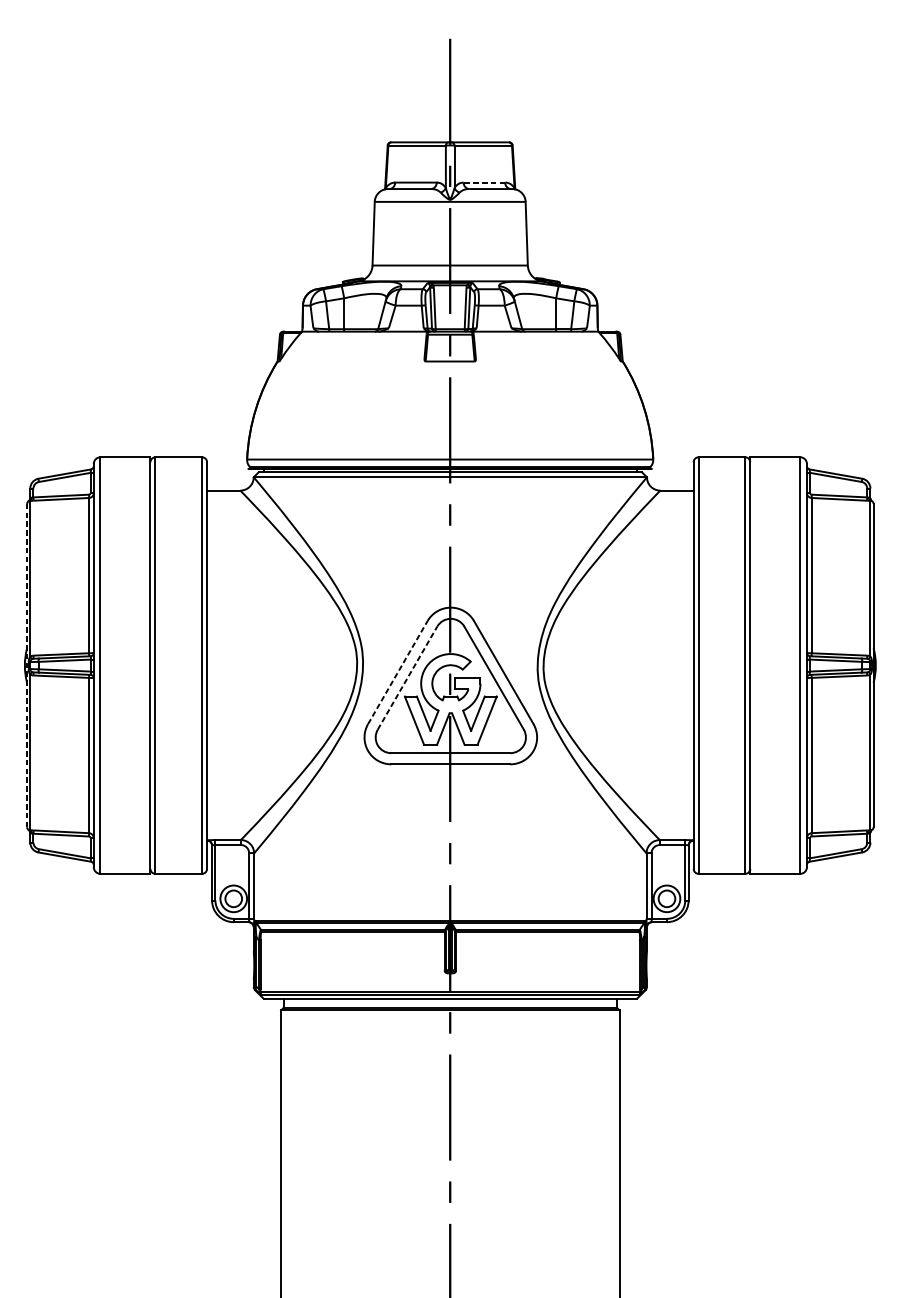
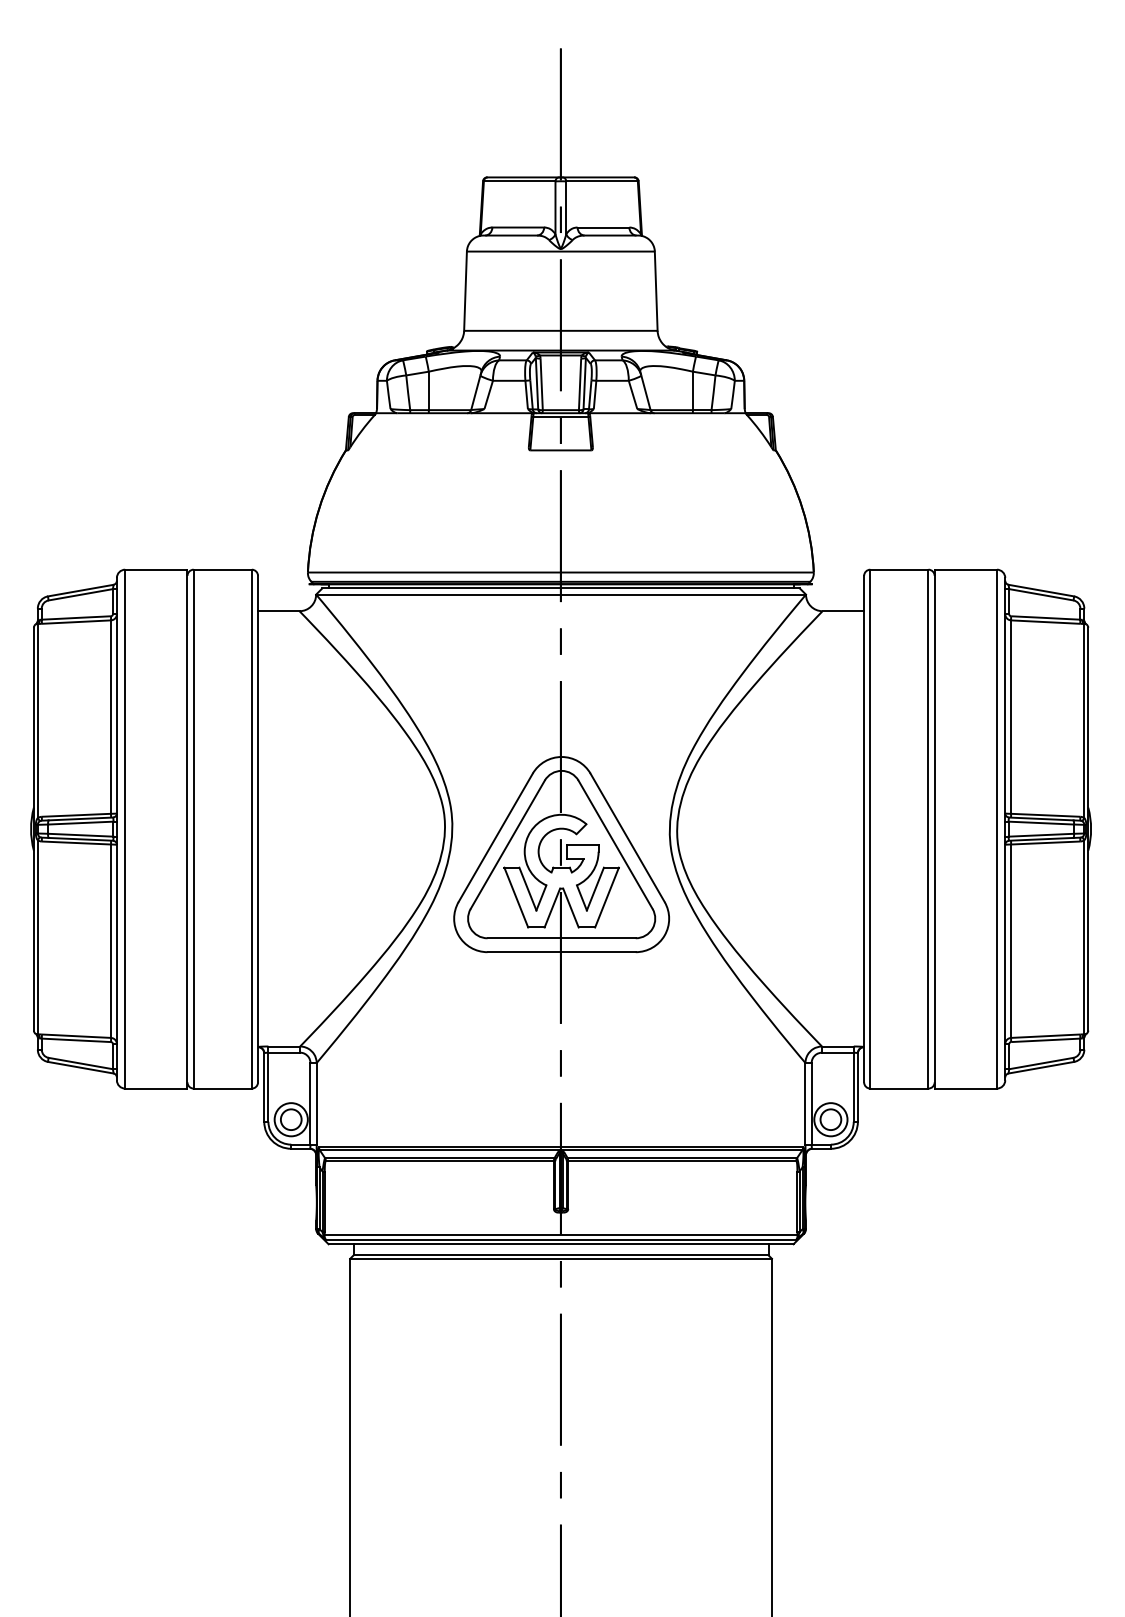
line: (484, 182) -> (603, 227), dashed -> solid
line: (26, 665) -> (33, 828), dashed -> solid
line: (397, 672) -> (495, 837), dashed -> solid
line: (407, 677) -> (507, 844), dashed -> solid

